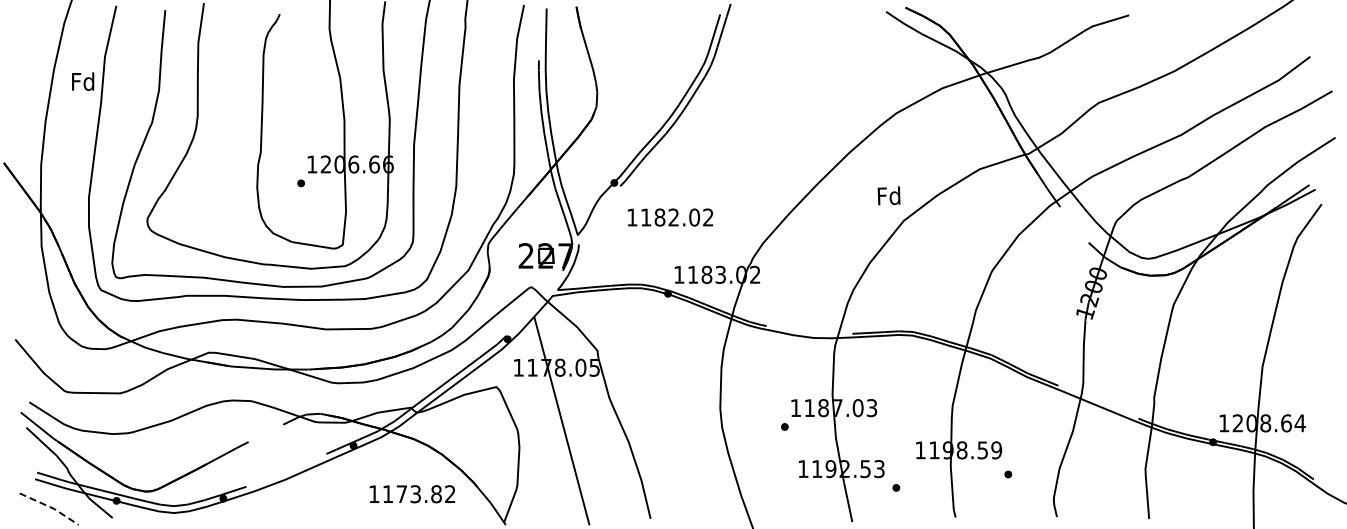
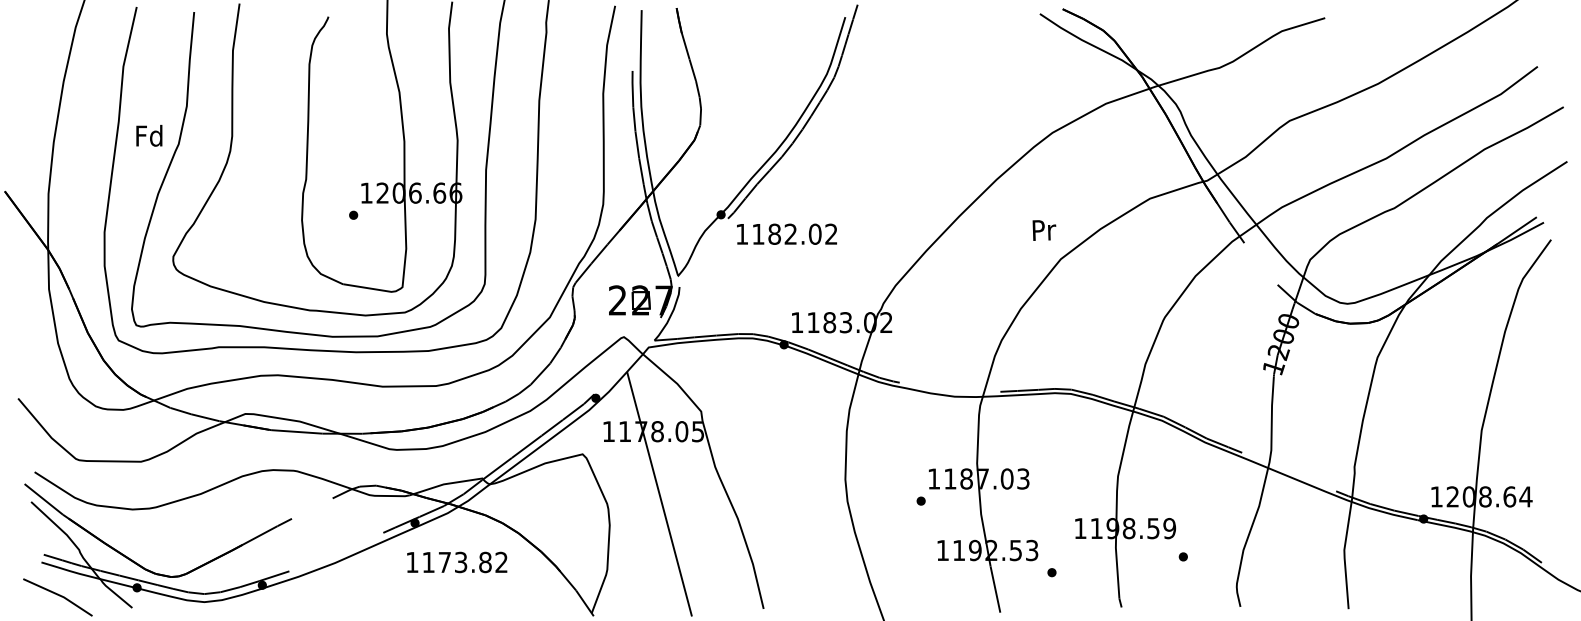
text: (83, 81) -> (149, 135), moved
text: (888, 195) -> (1042, 229), Fd -> Pr
text: (670, 217) -> (786, 234), moved
text: (412, 494) -> (457, 562), moved
line: (50, 507) -> (59, 595), dashed -> solid

